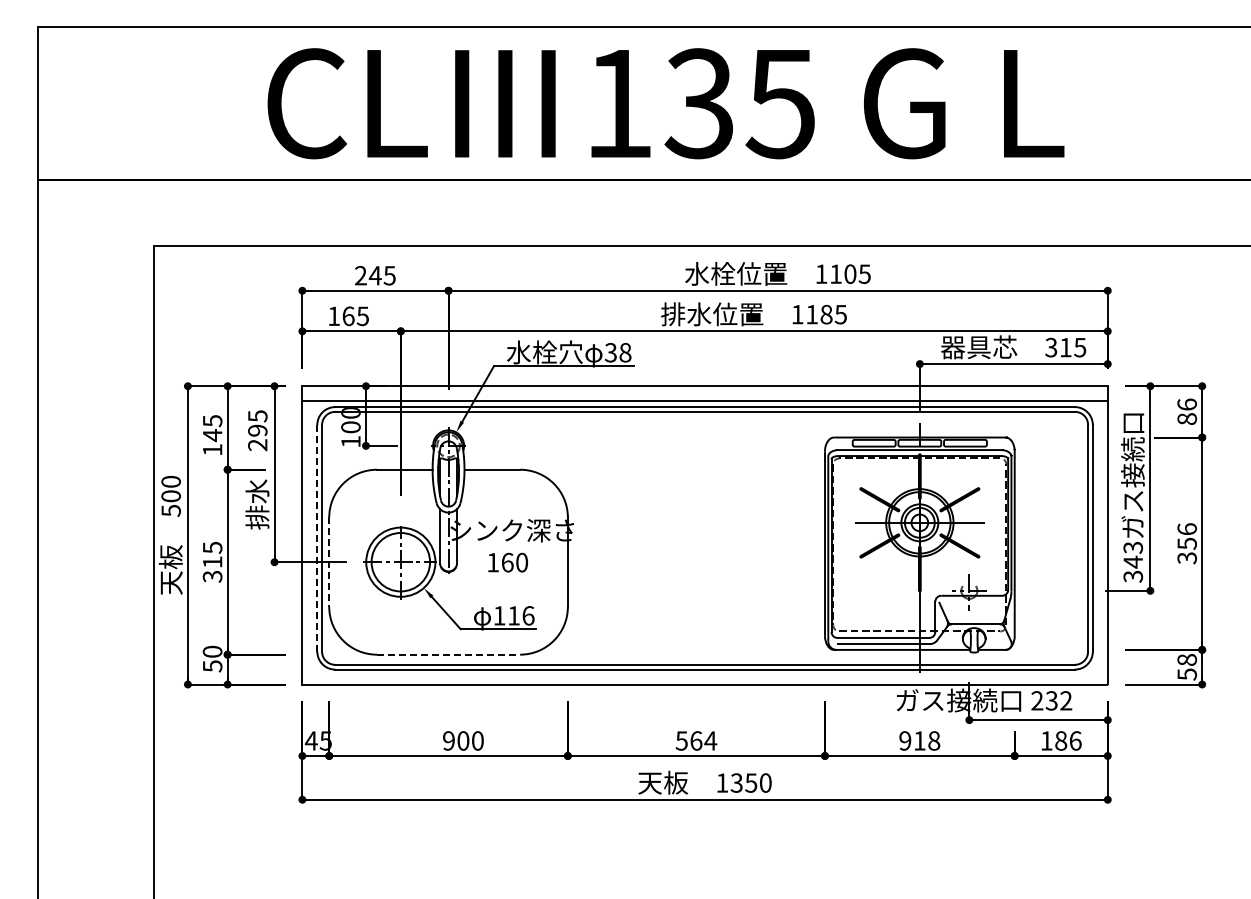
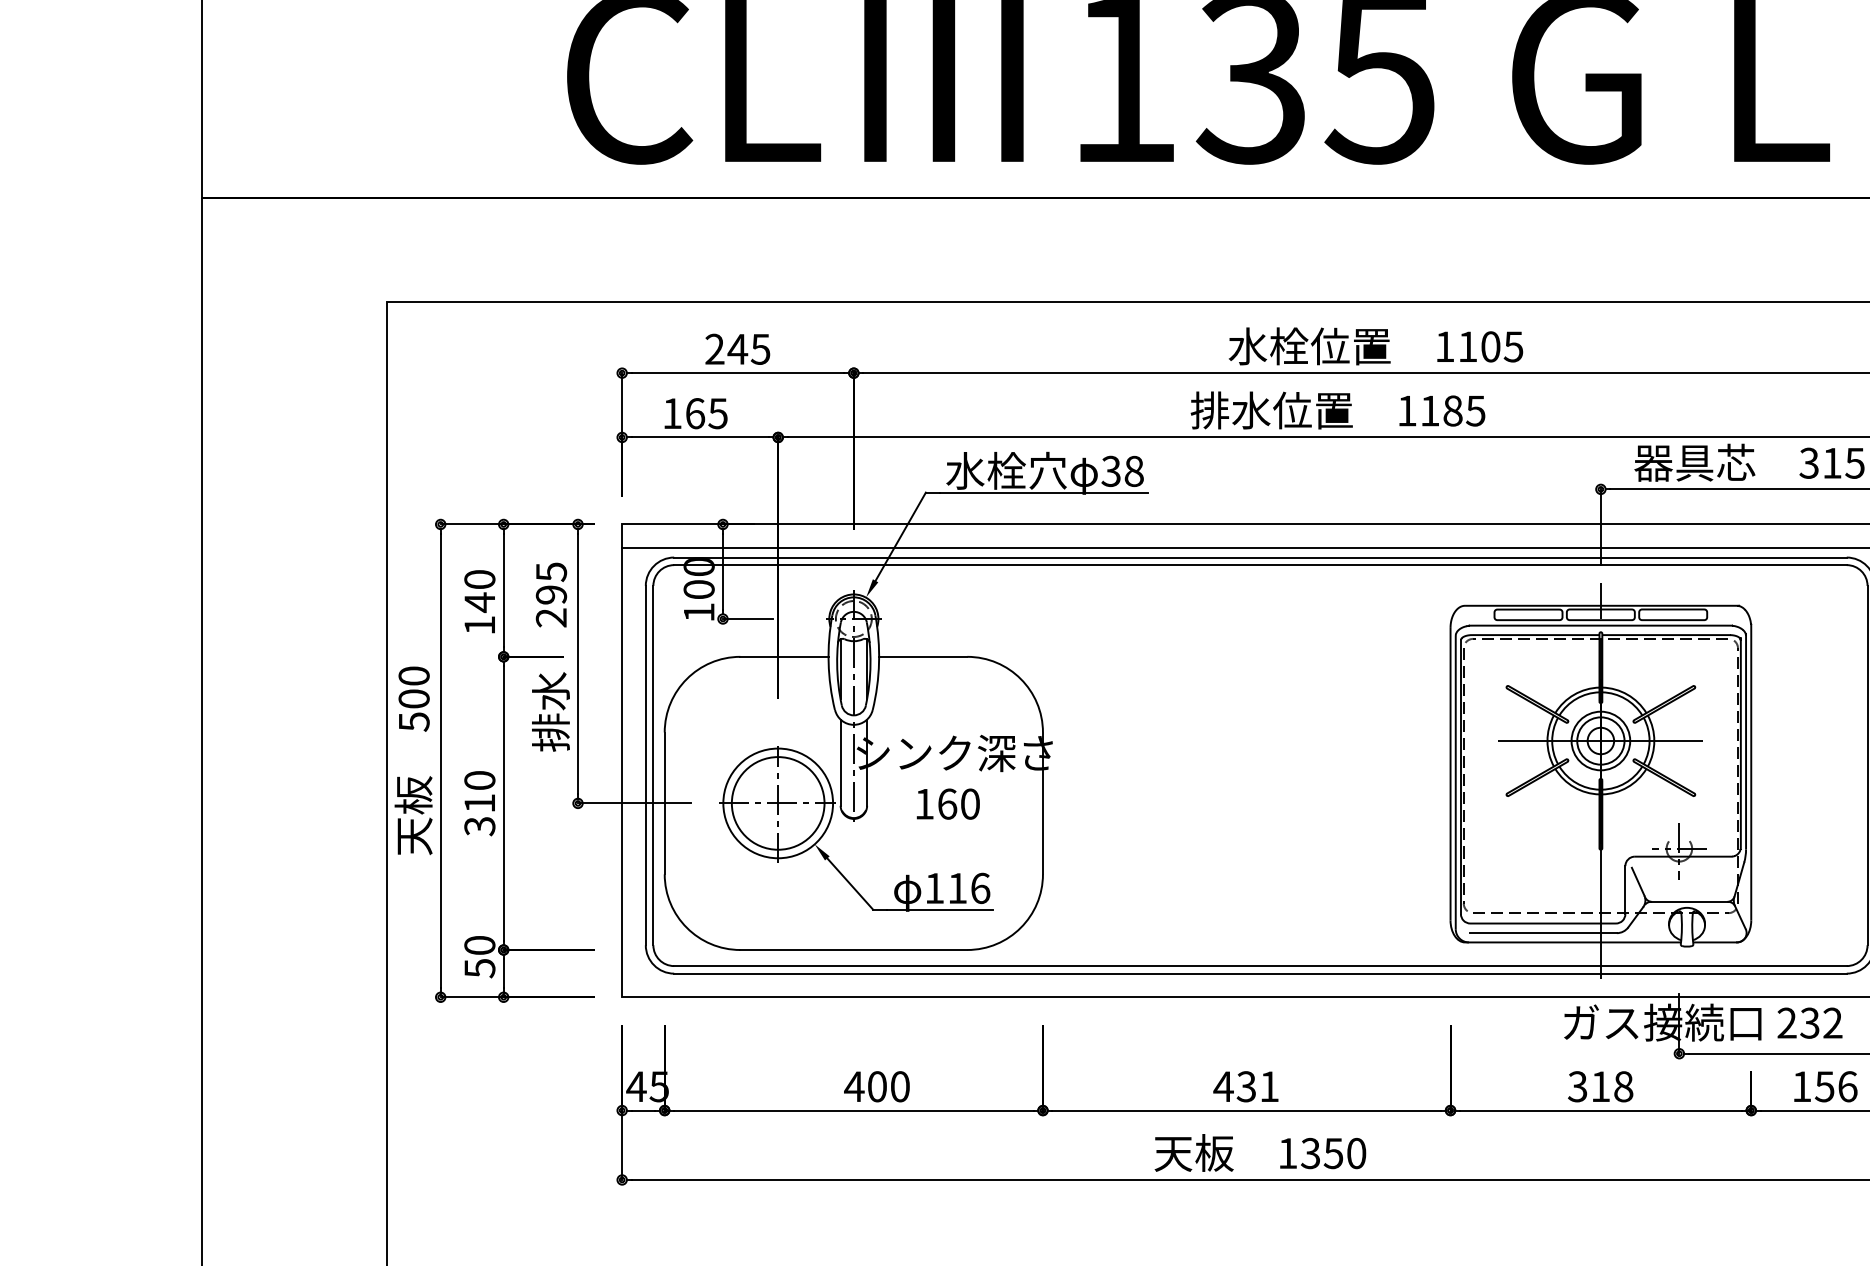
text: (212, 421) -> (479, 580), 145 -> 140
line: (317, 538) -> (646, 765), dashed -> solid
text: (212, 547) -> (479, 780), 315 -> 310
line: (329, 562) -> (665, 803), dashed -> solid
line: (448, 654) -> (853, 949), dashed -> solid
text: (448, 740) -> (853, 1086), 900 -> 400
text: (696, 740) -> (1246, 1086), 564 -> 431
text: (905, 740) -> (1578, 1086), 918 -> 318
text: (1061, 740) -> (1825, 1086), 186 -> 156

